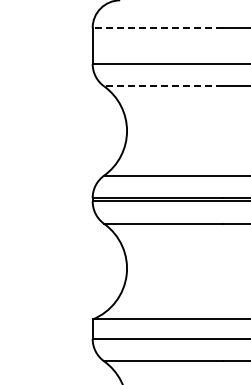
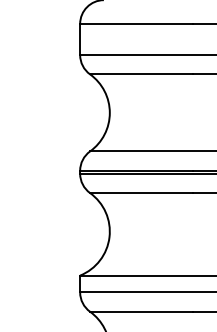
line: (157, 27) -> (136, 23), dashed -> solid
line: (163, 86) -> (141, 74), dashed -> solid

